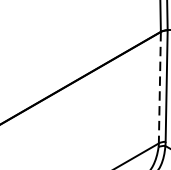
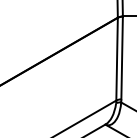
line: (160, 88) -> (117, 59), dashed -> solid

